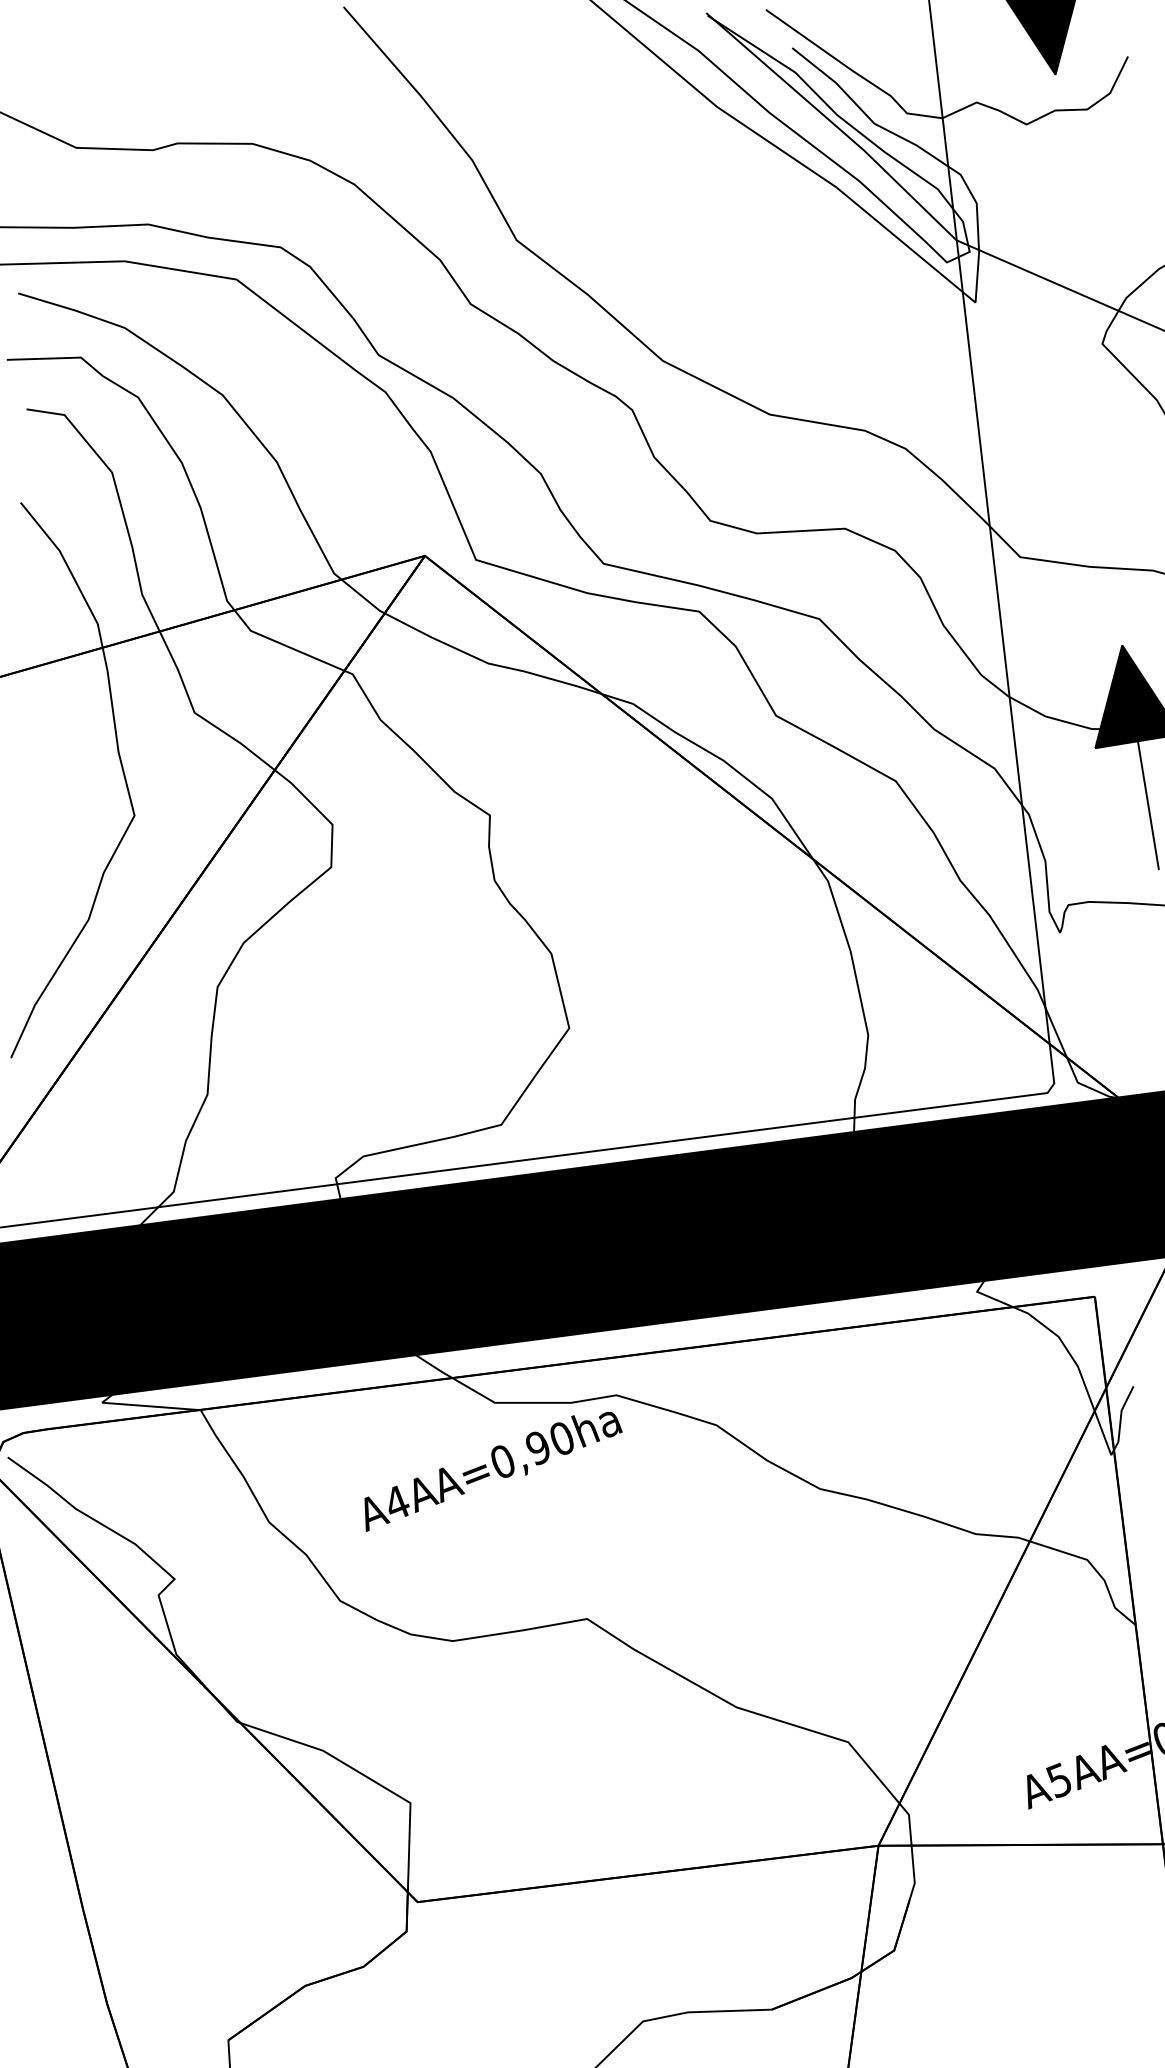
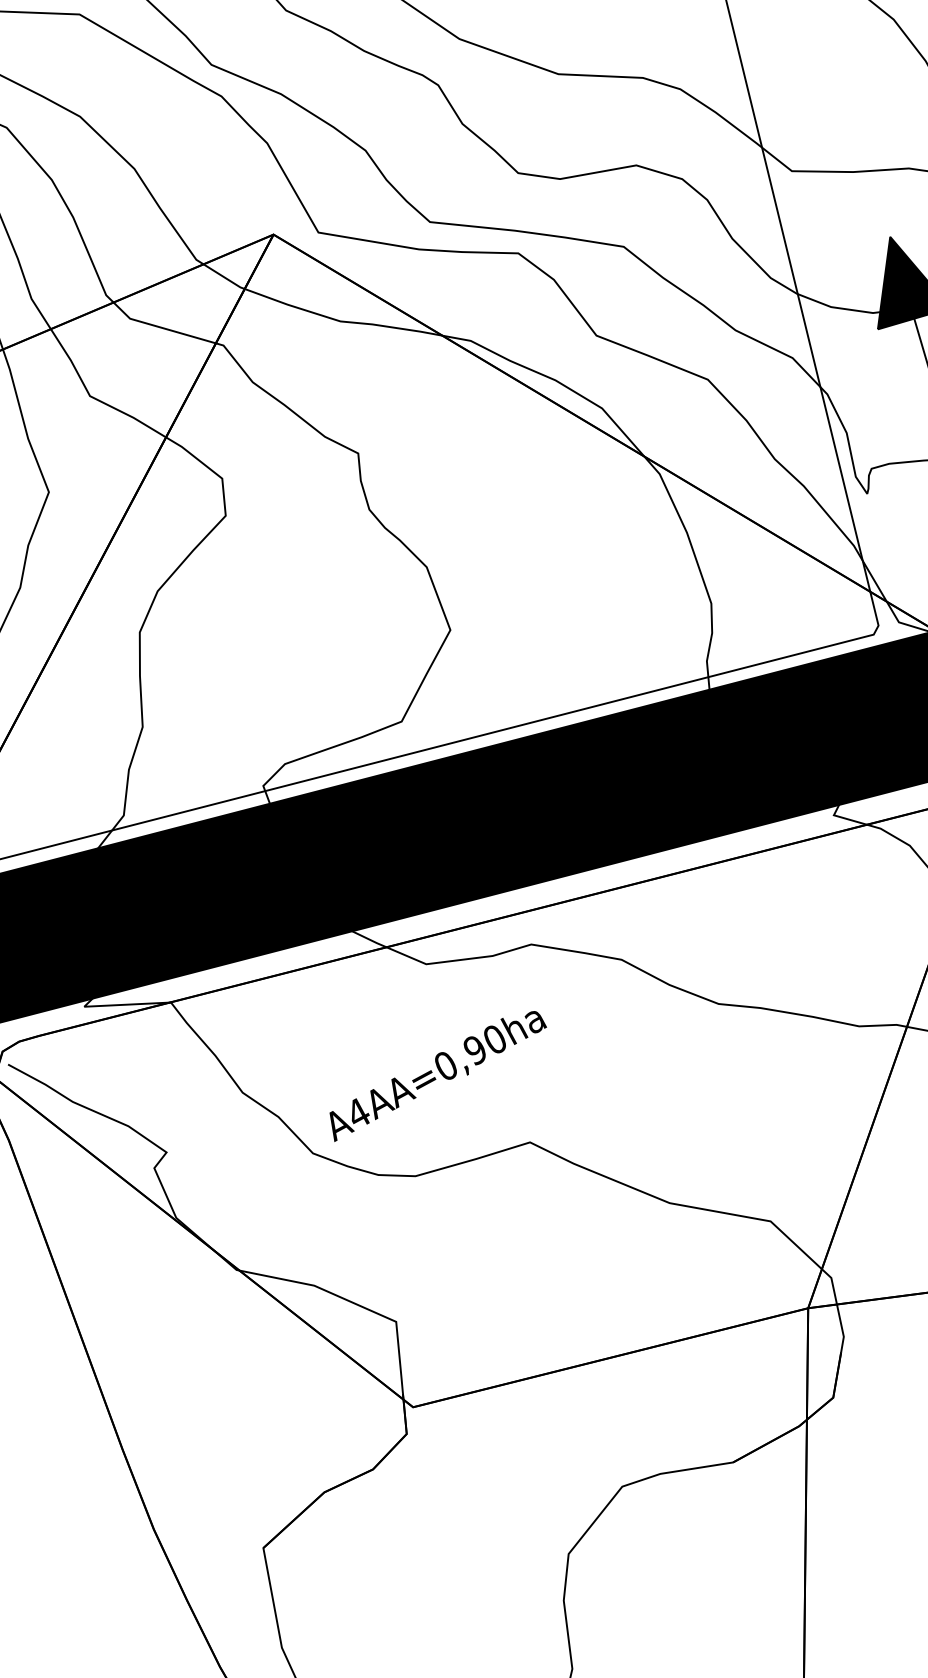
text: (493, 1471) -> (438, 1075), moved

